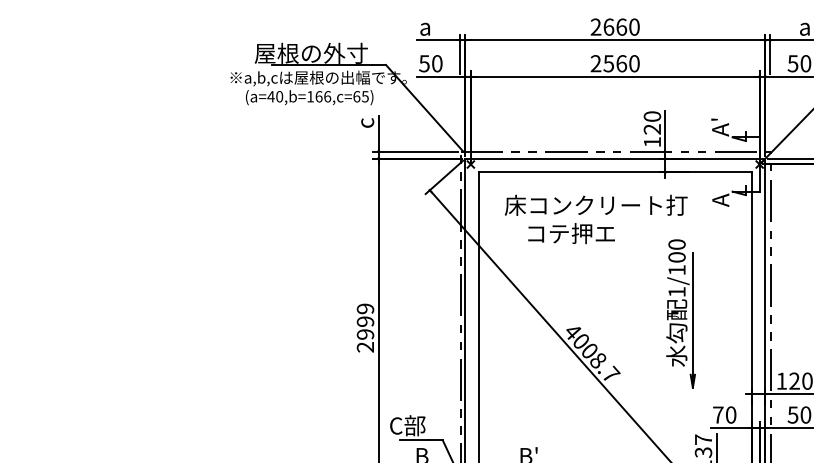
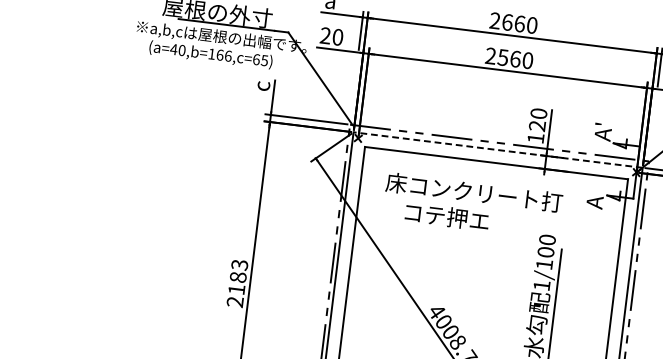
text: (424, 63) -> (325, 35), 50 -> 20
line: (614, 158) -> (497, 149), solid -> dashed
text: (365, 321) -> (238, 277), 2999 -> 2183

